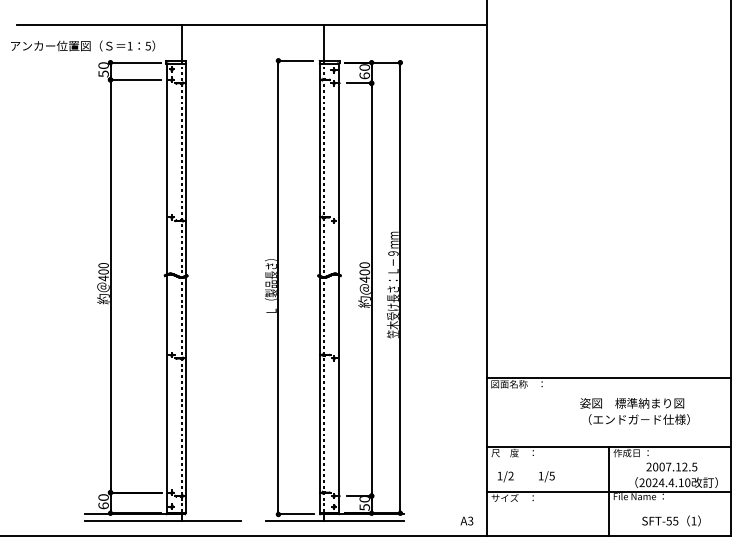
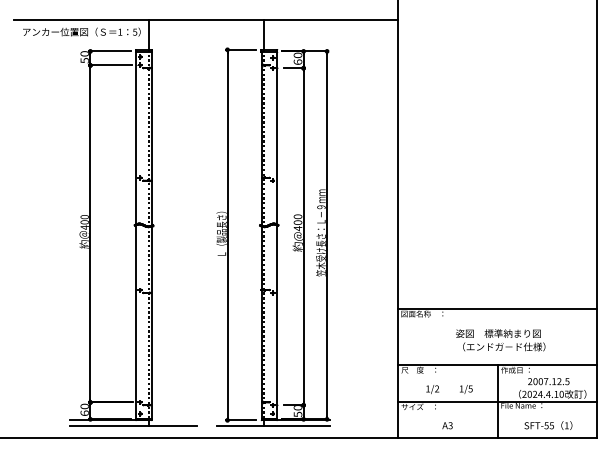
text: (83, 45) -> (82, 31), moved
text: (634, 411) -> (500, 340), moved
text: (526, 476) -> (449, 389), moved
text: (466, 520) -> (447, 425), moved

